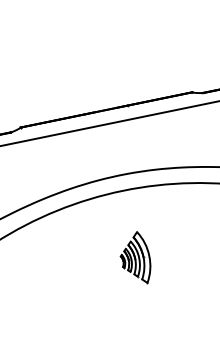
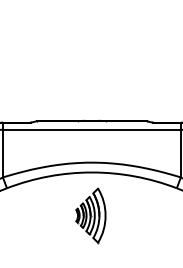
part: (134, 258) -> (90, 215), size x1.67

